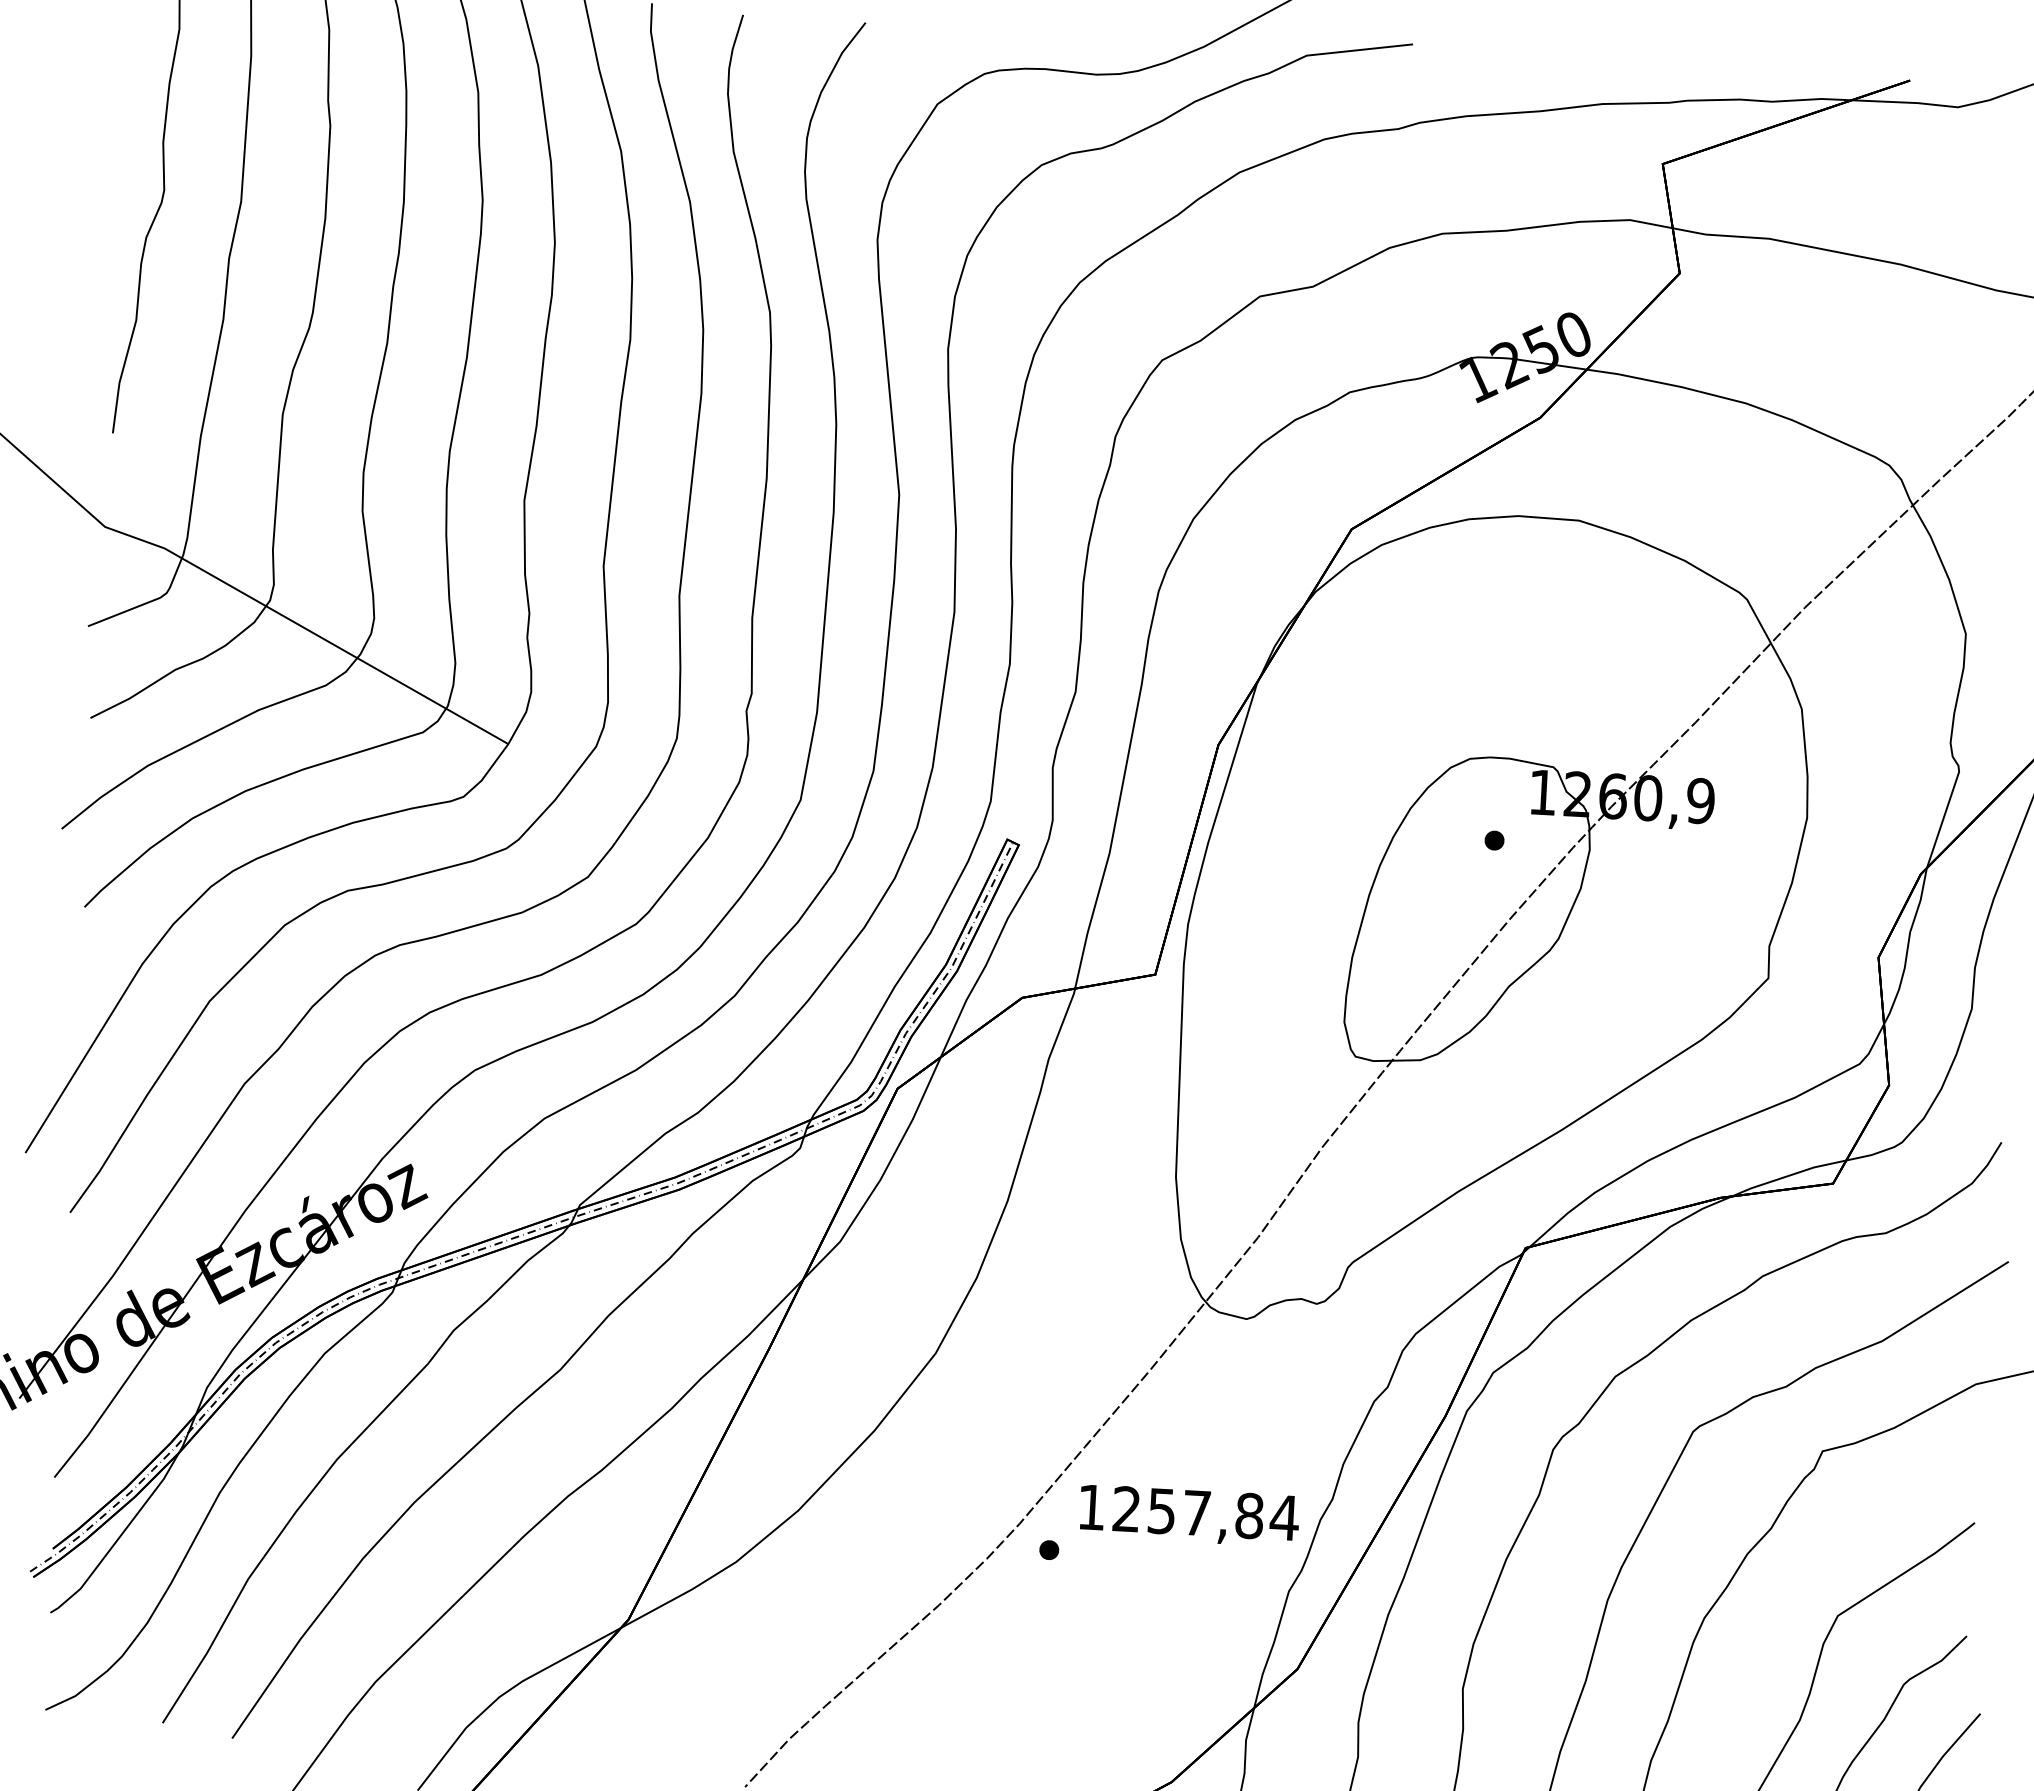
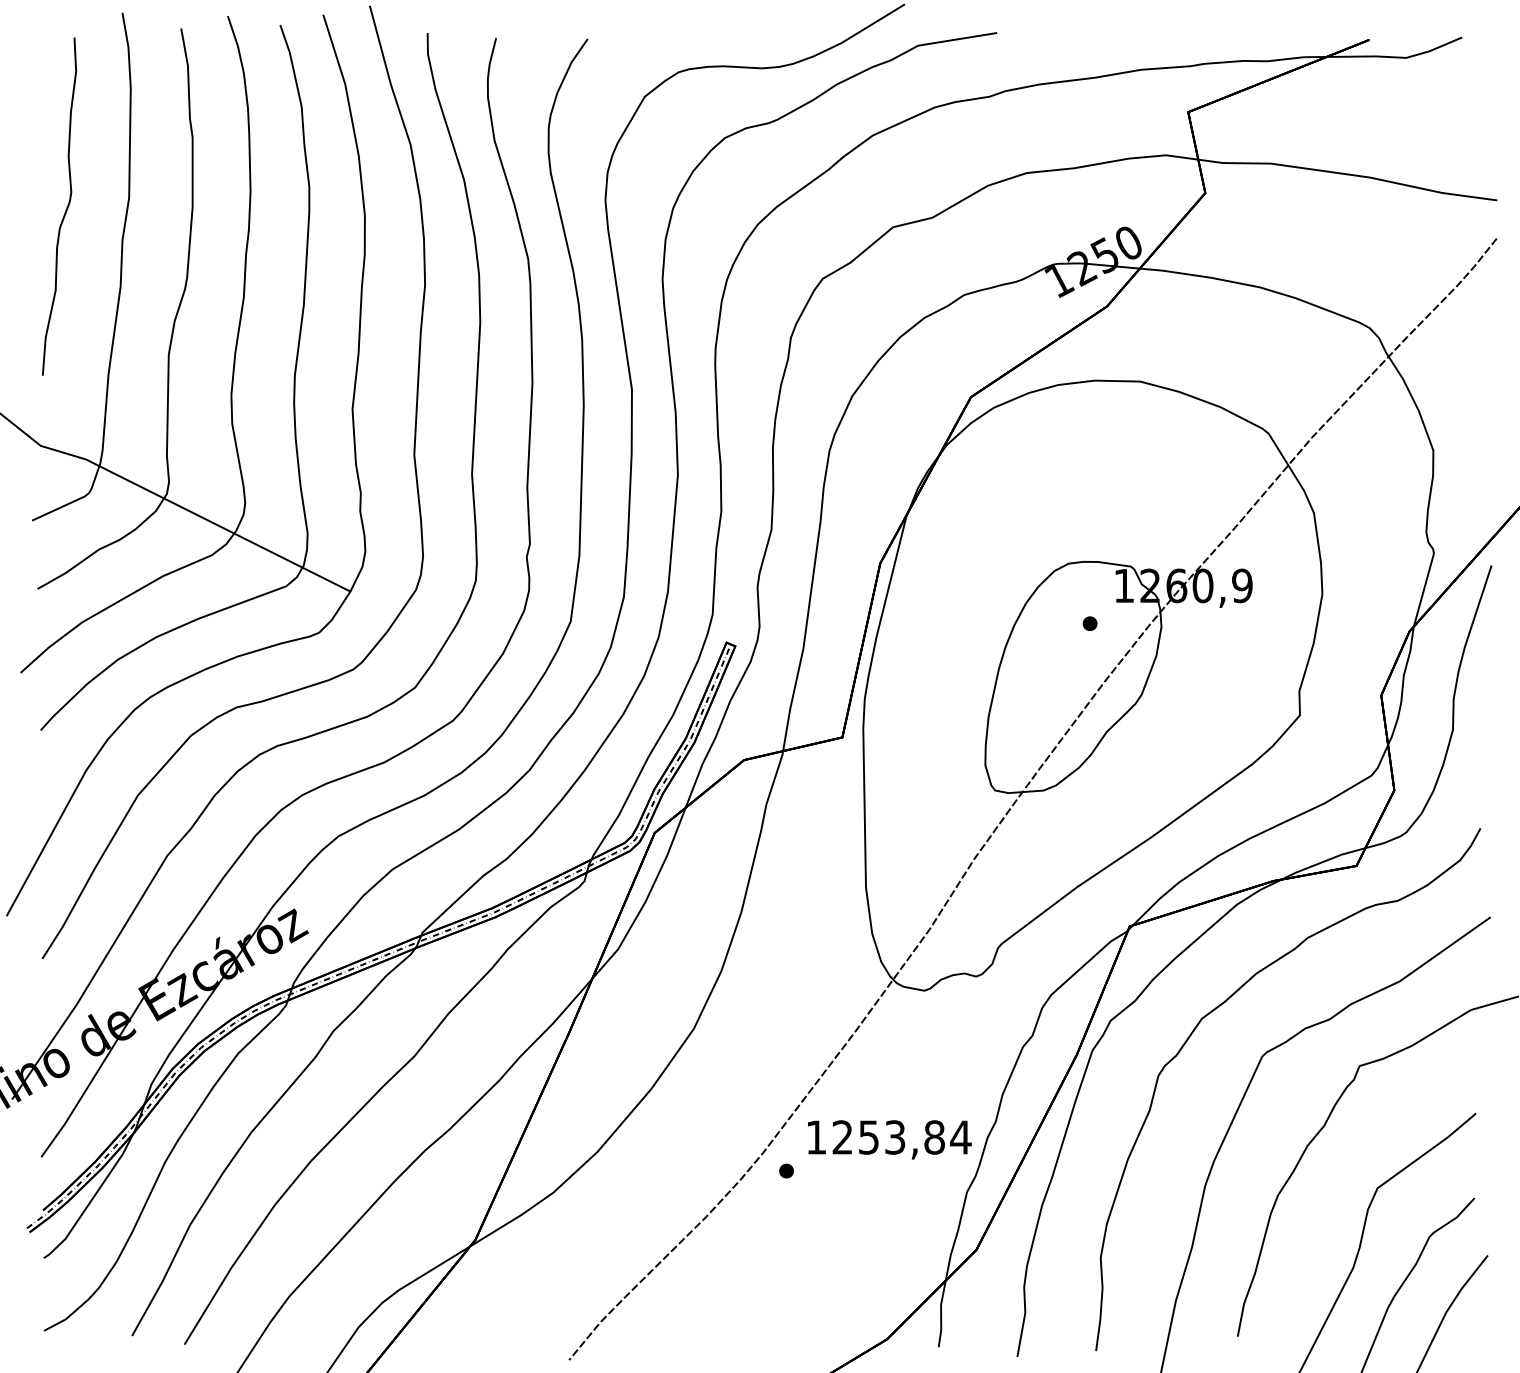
text: (1197, 1513) -> (895, 1137), 1257,84 -> 1253,84

